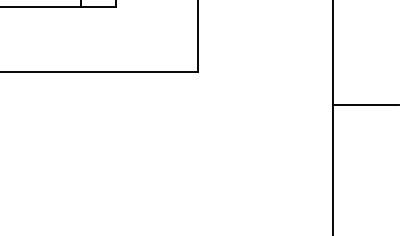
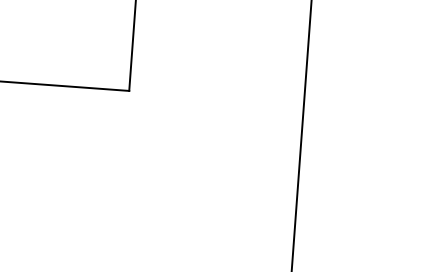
line: (365, 105) -> (343, 149), removed

